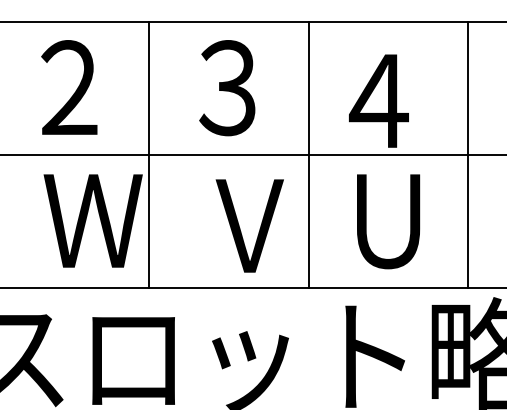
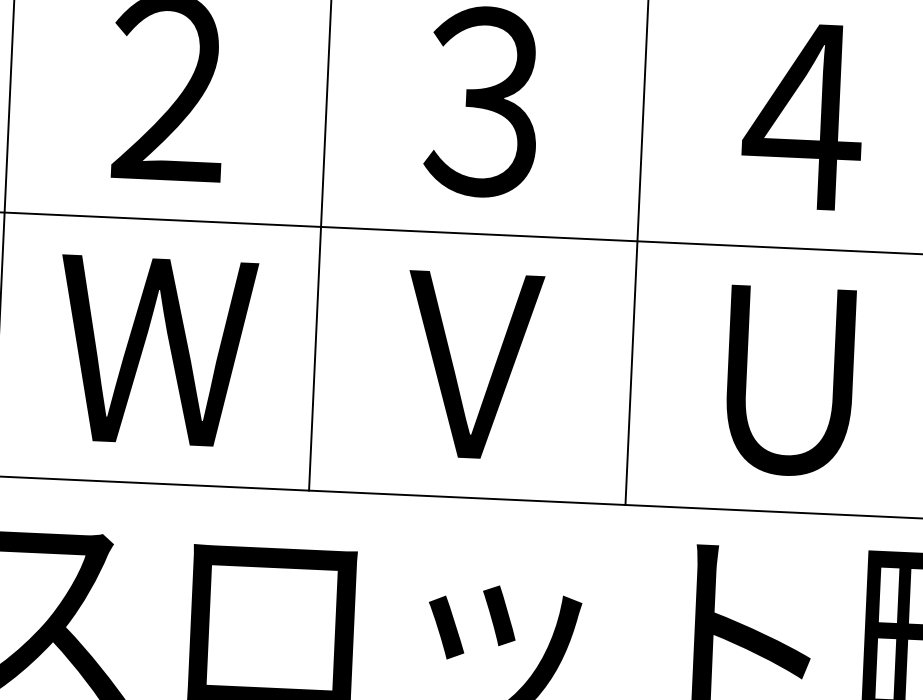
text: (378, 100) -> (802, 115), moved
text: (92, 220) -> (155, 350), moved
text: (249, 225) -> (472, 364), moved

